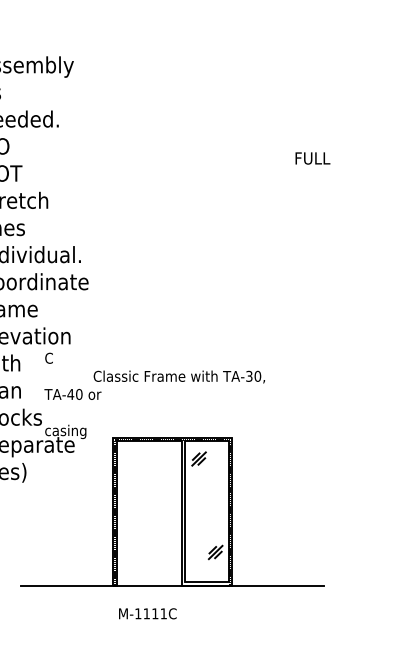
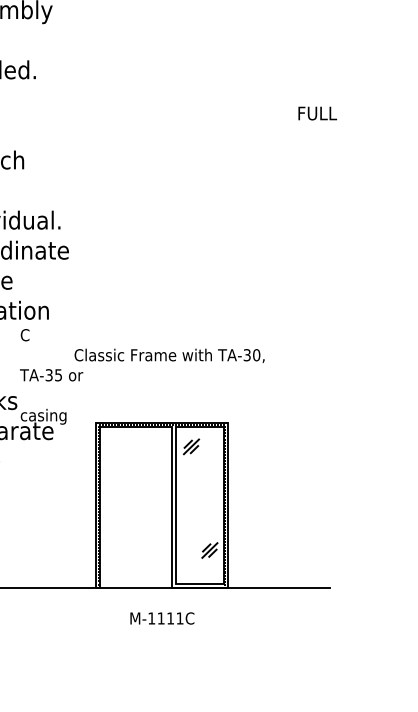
text: (74, 393) -> (53, 374), TA-40 -> TA-35
text: (147, 613) -> (161, 618), moved

